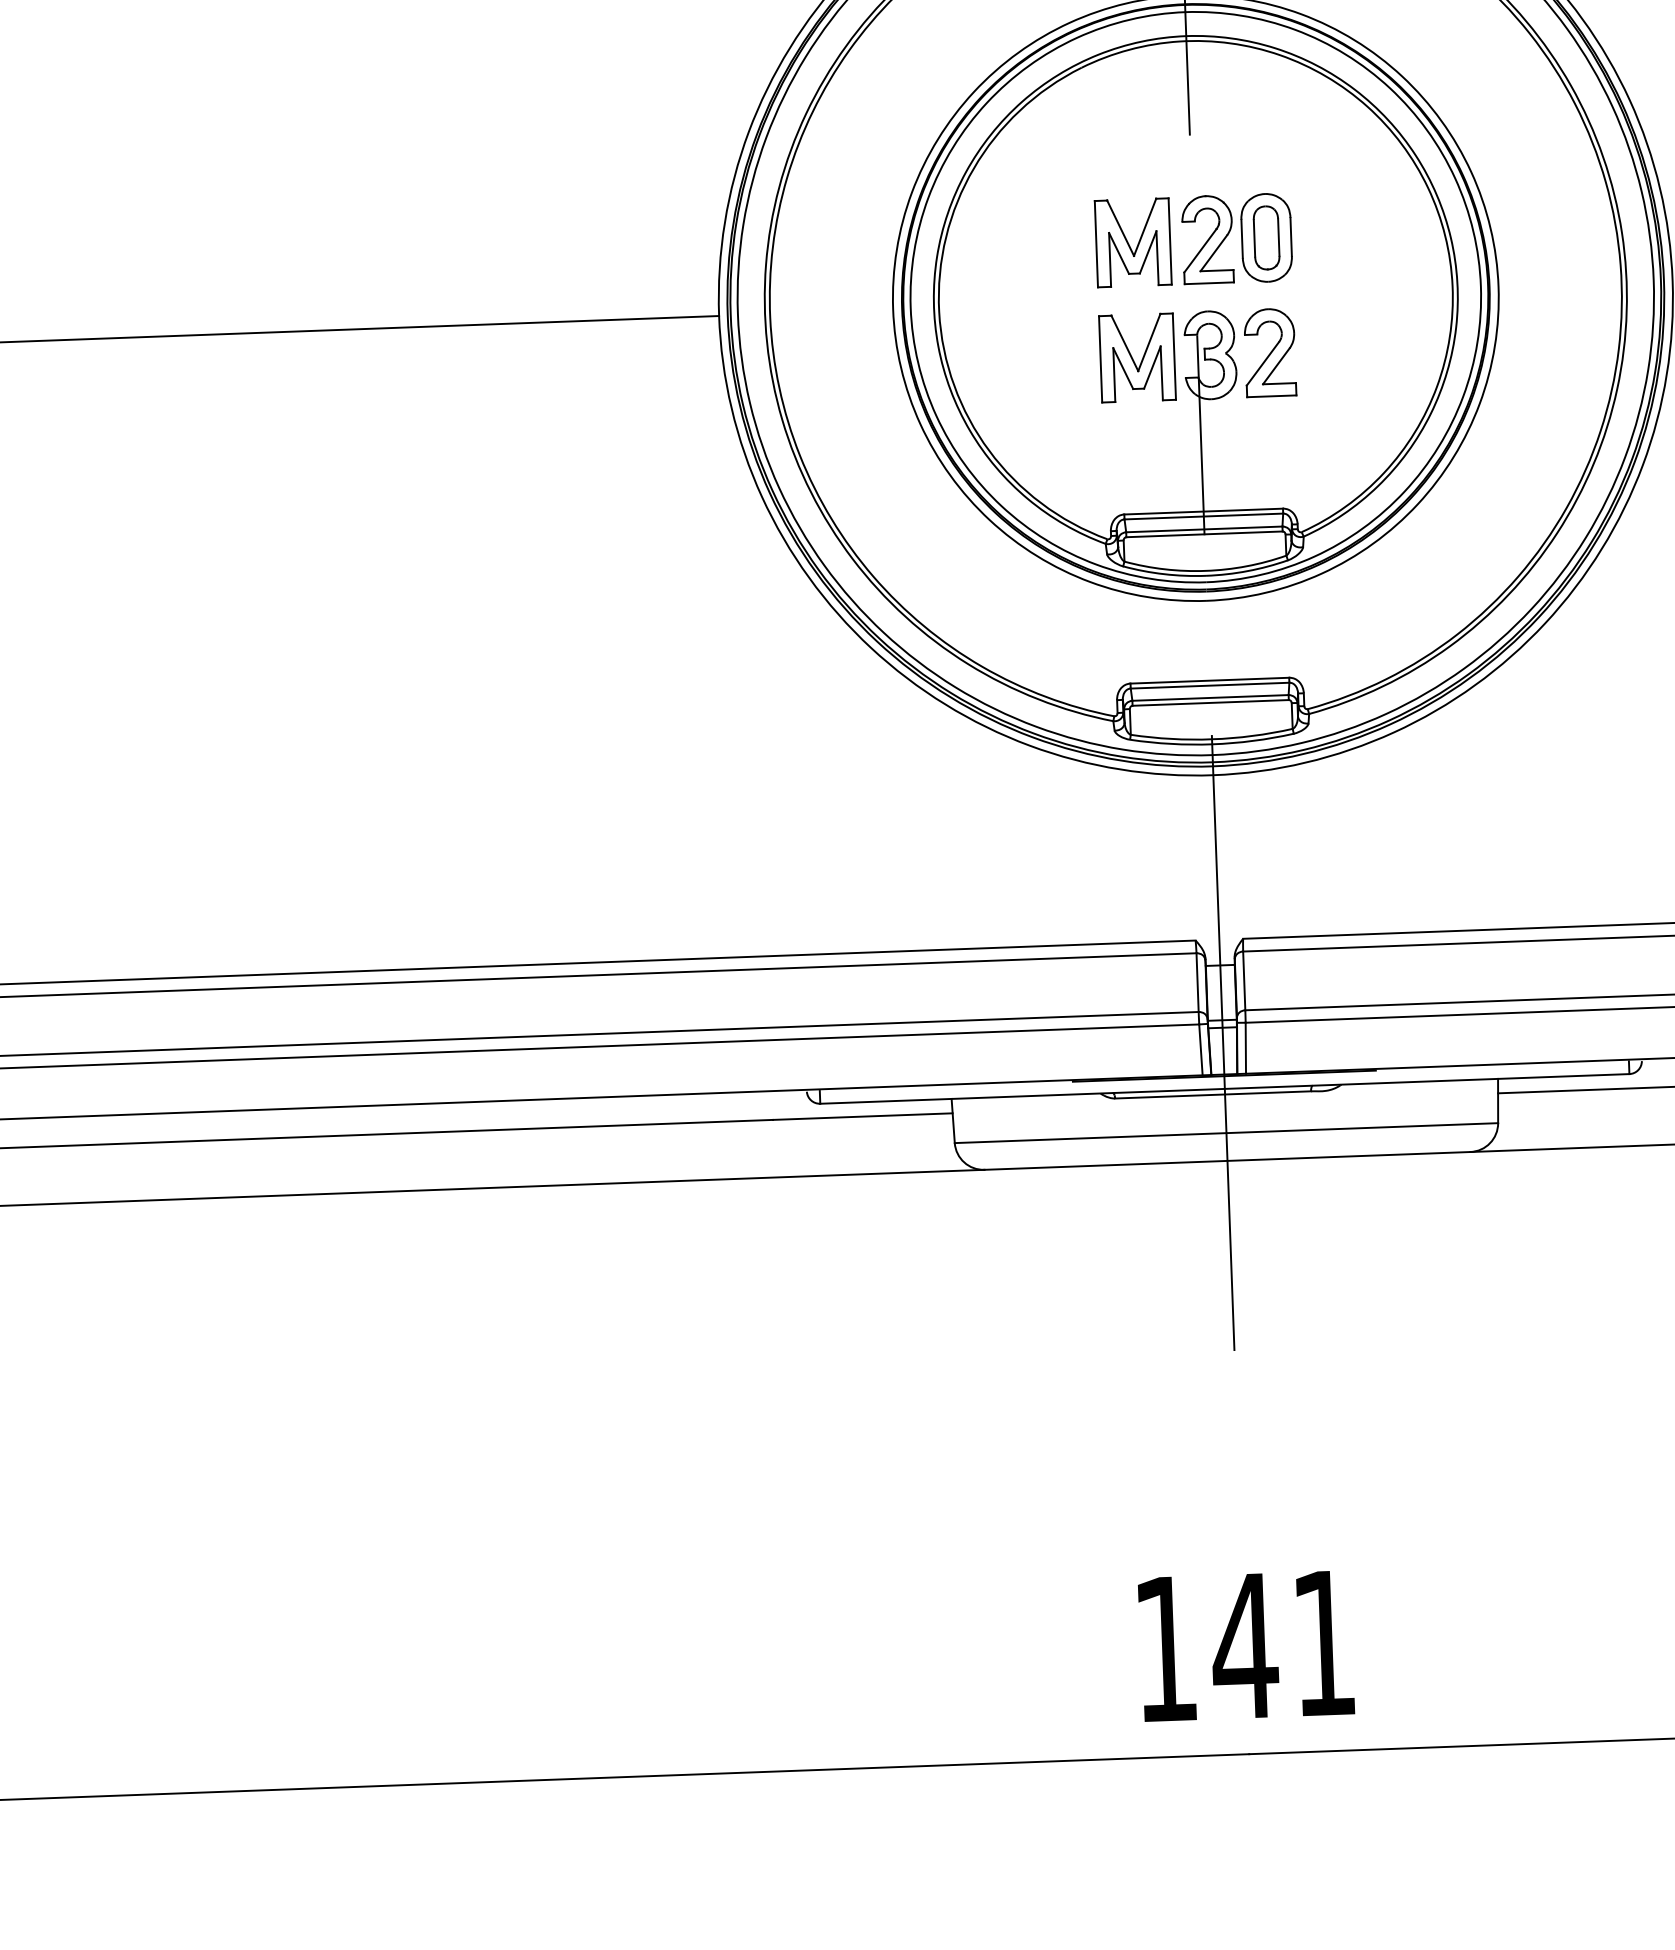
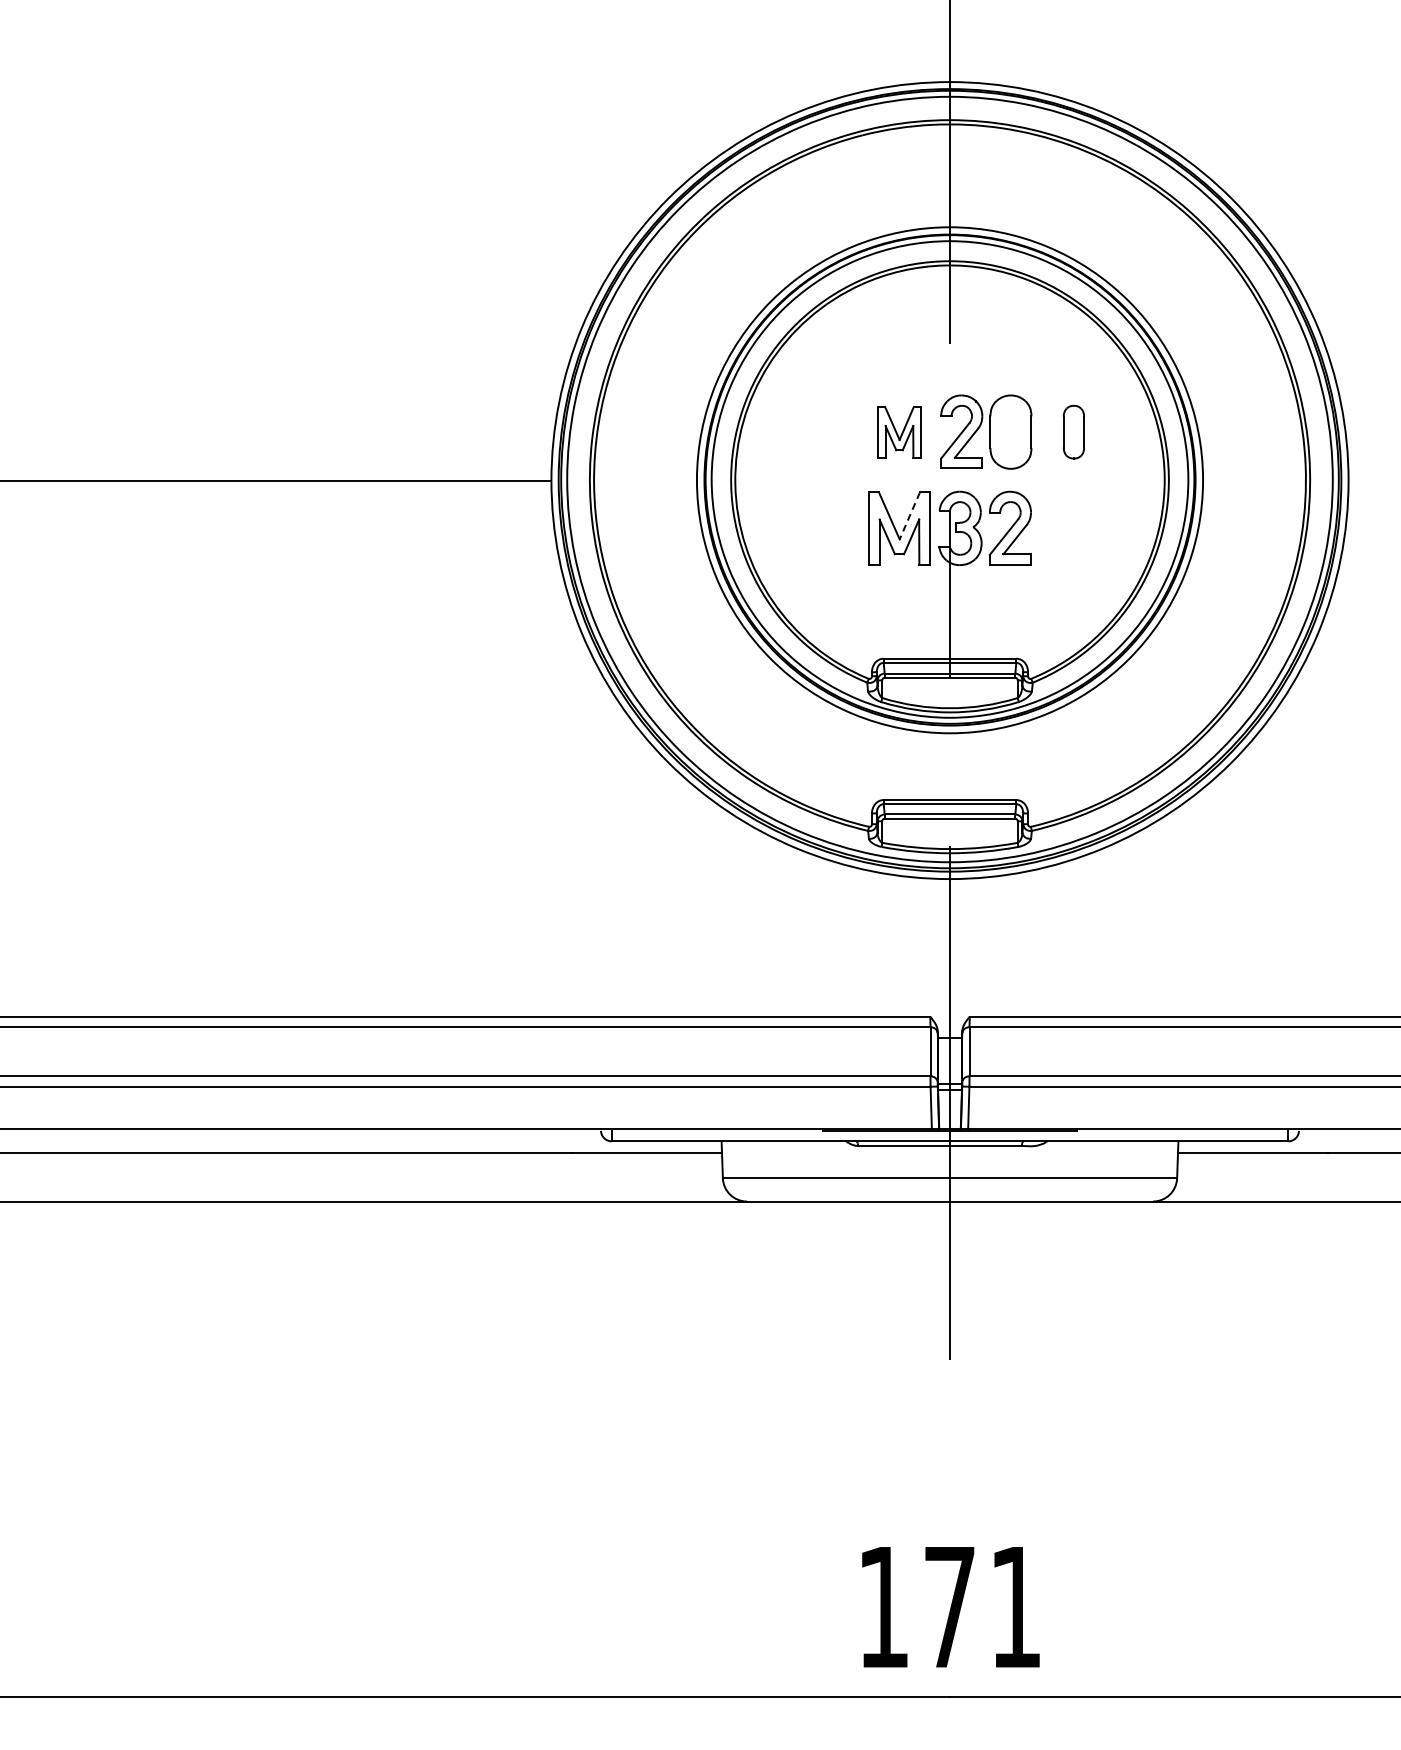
part: (1266, 237) -> (1073, 431), moved
part: (1133, 243) -> (899, 432), size x0.7
line: (1148, 342) -> (909, 515), solid -> dashed
text: (1244, 1646) -> (949, 1607), 141 -> 171

